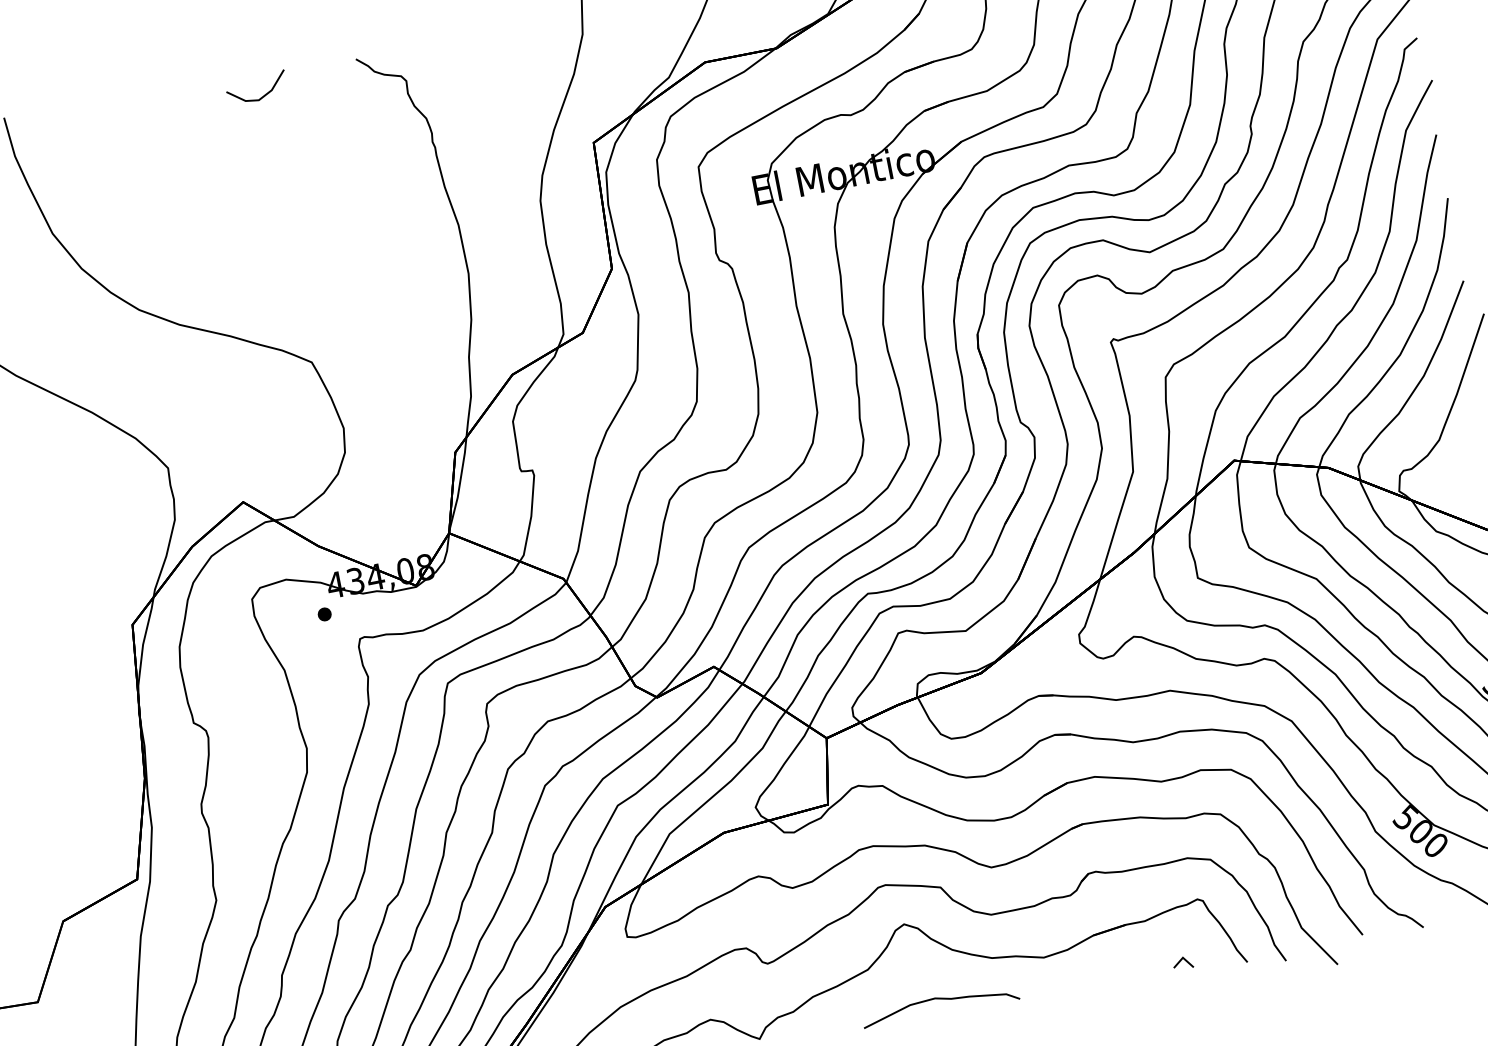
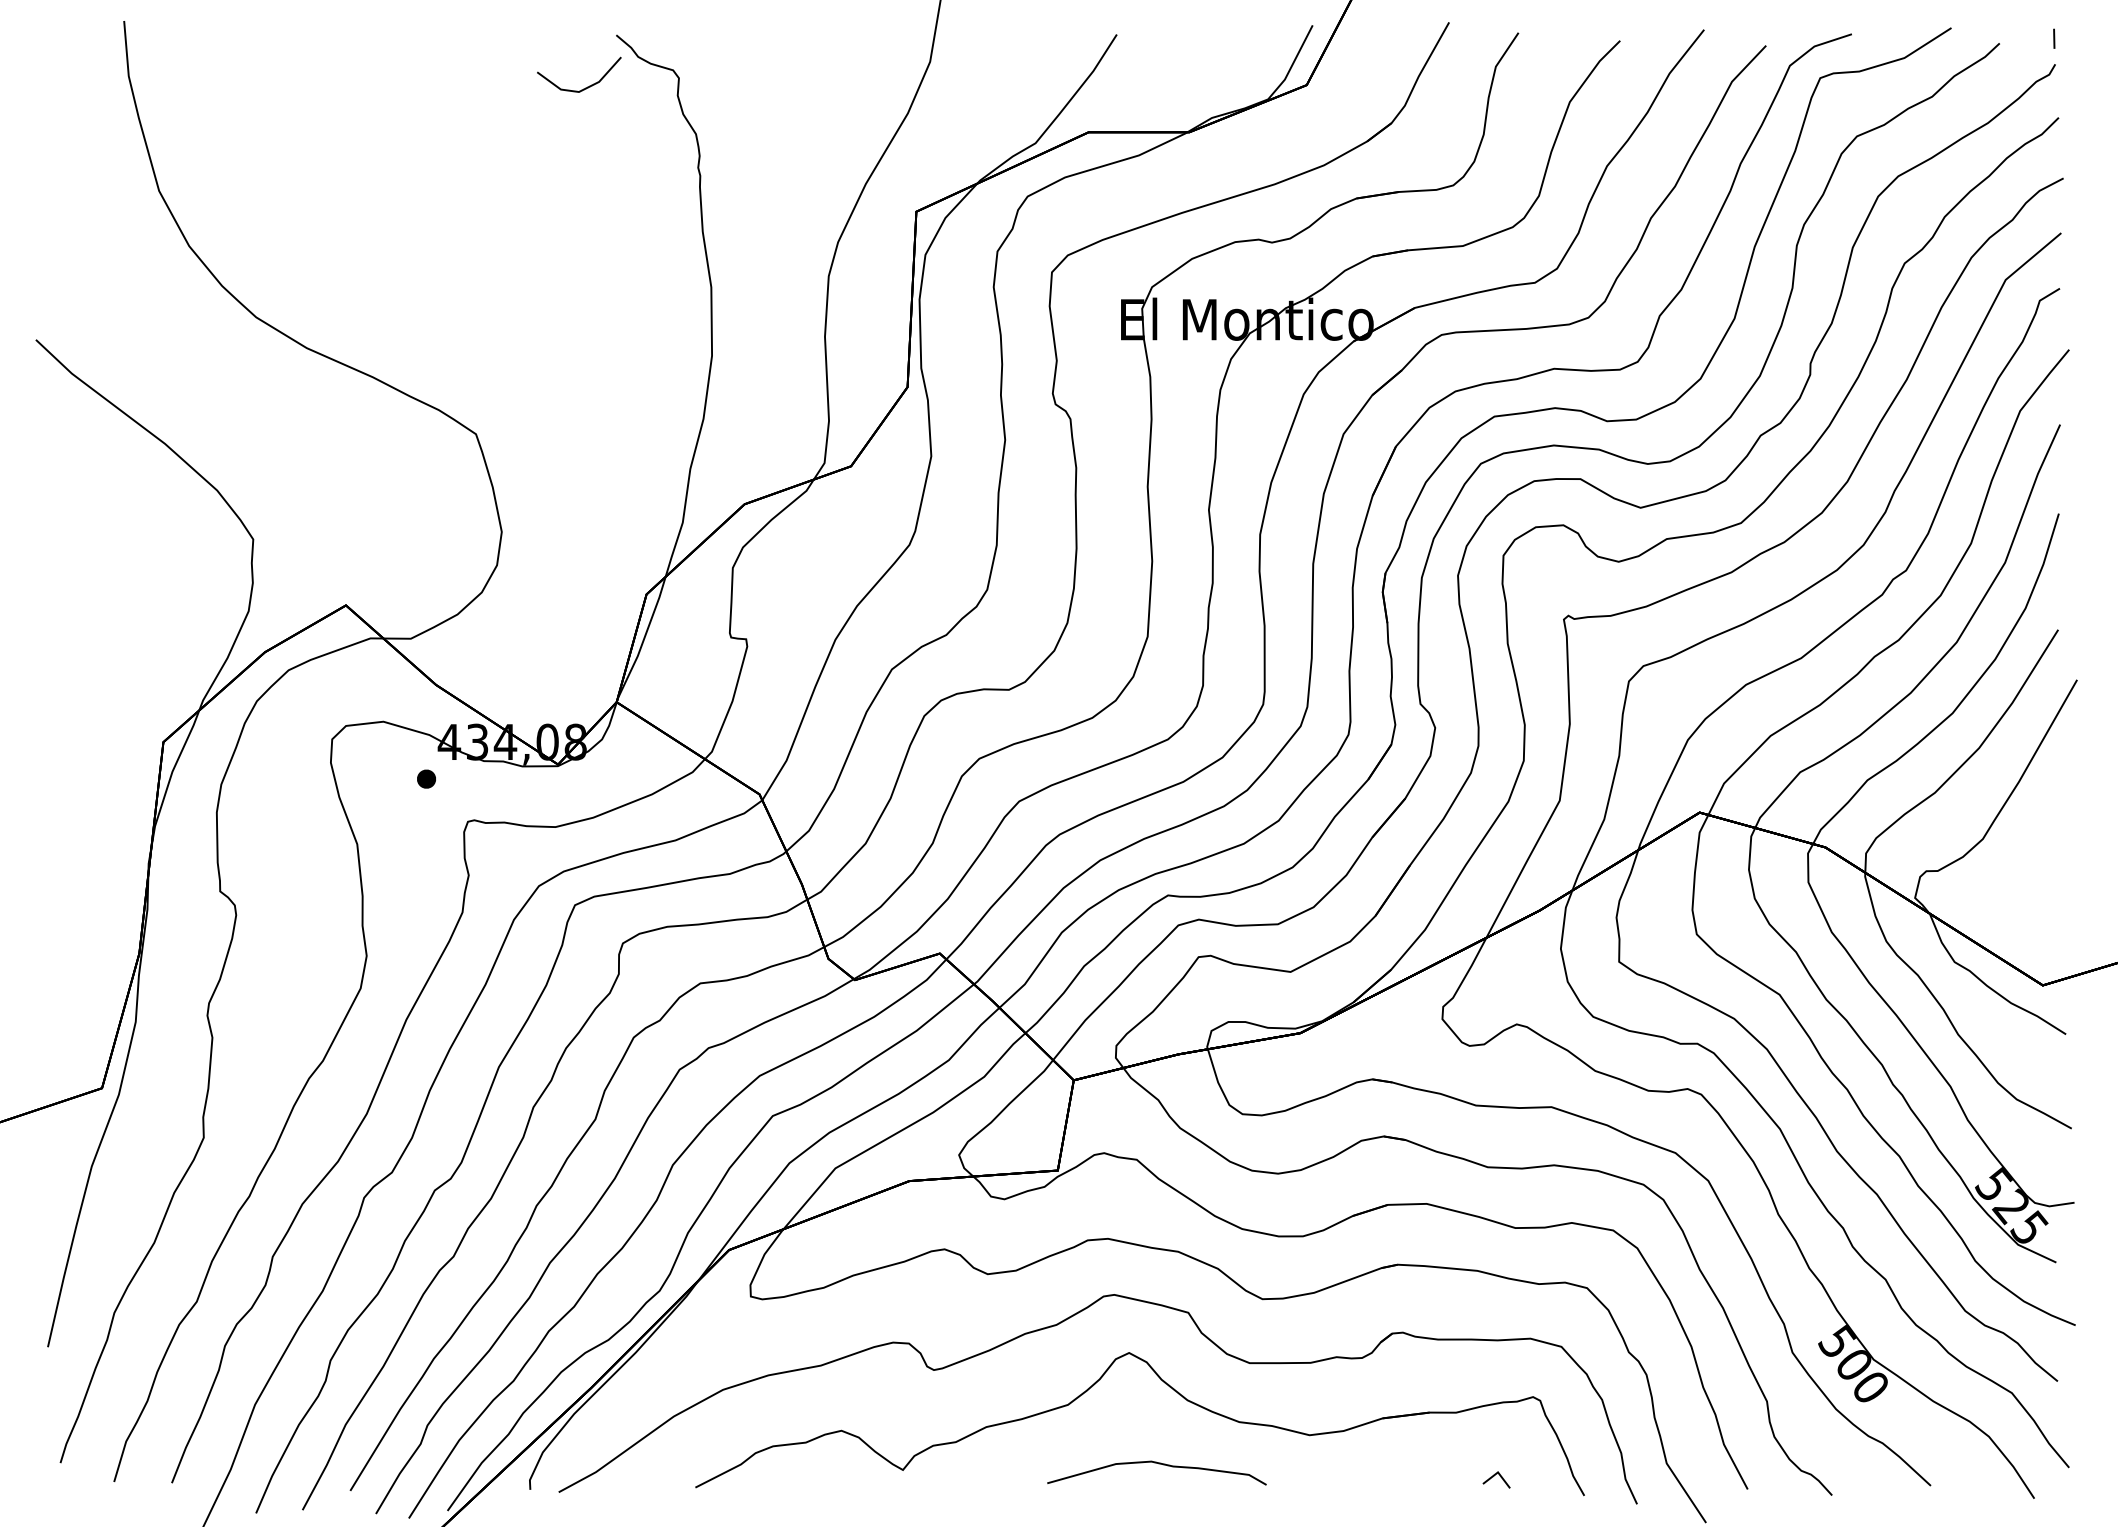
line: (262, 96) -> (585, 87), moved

